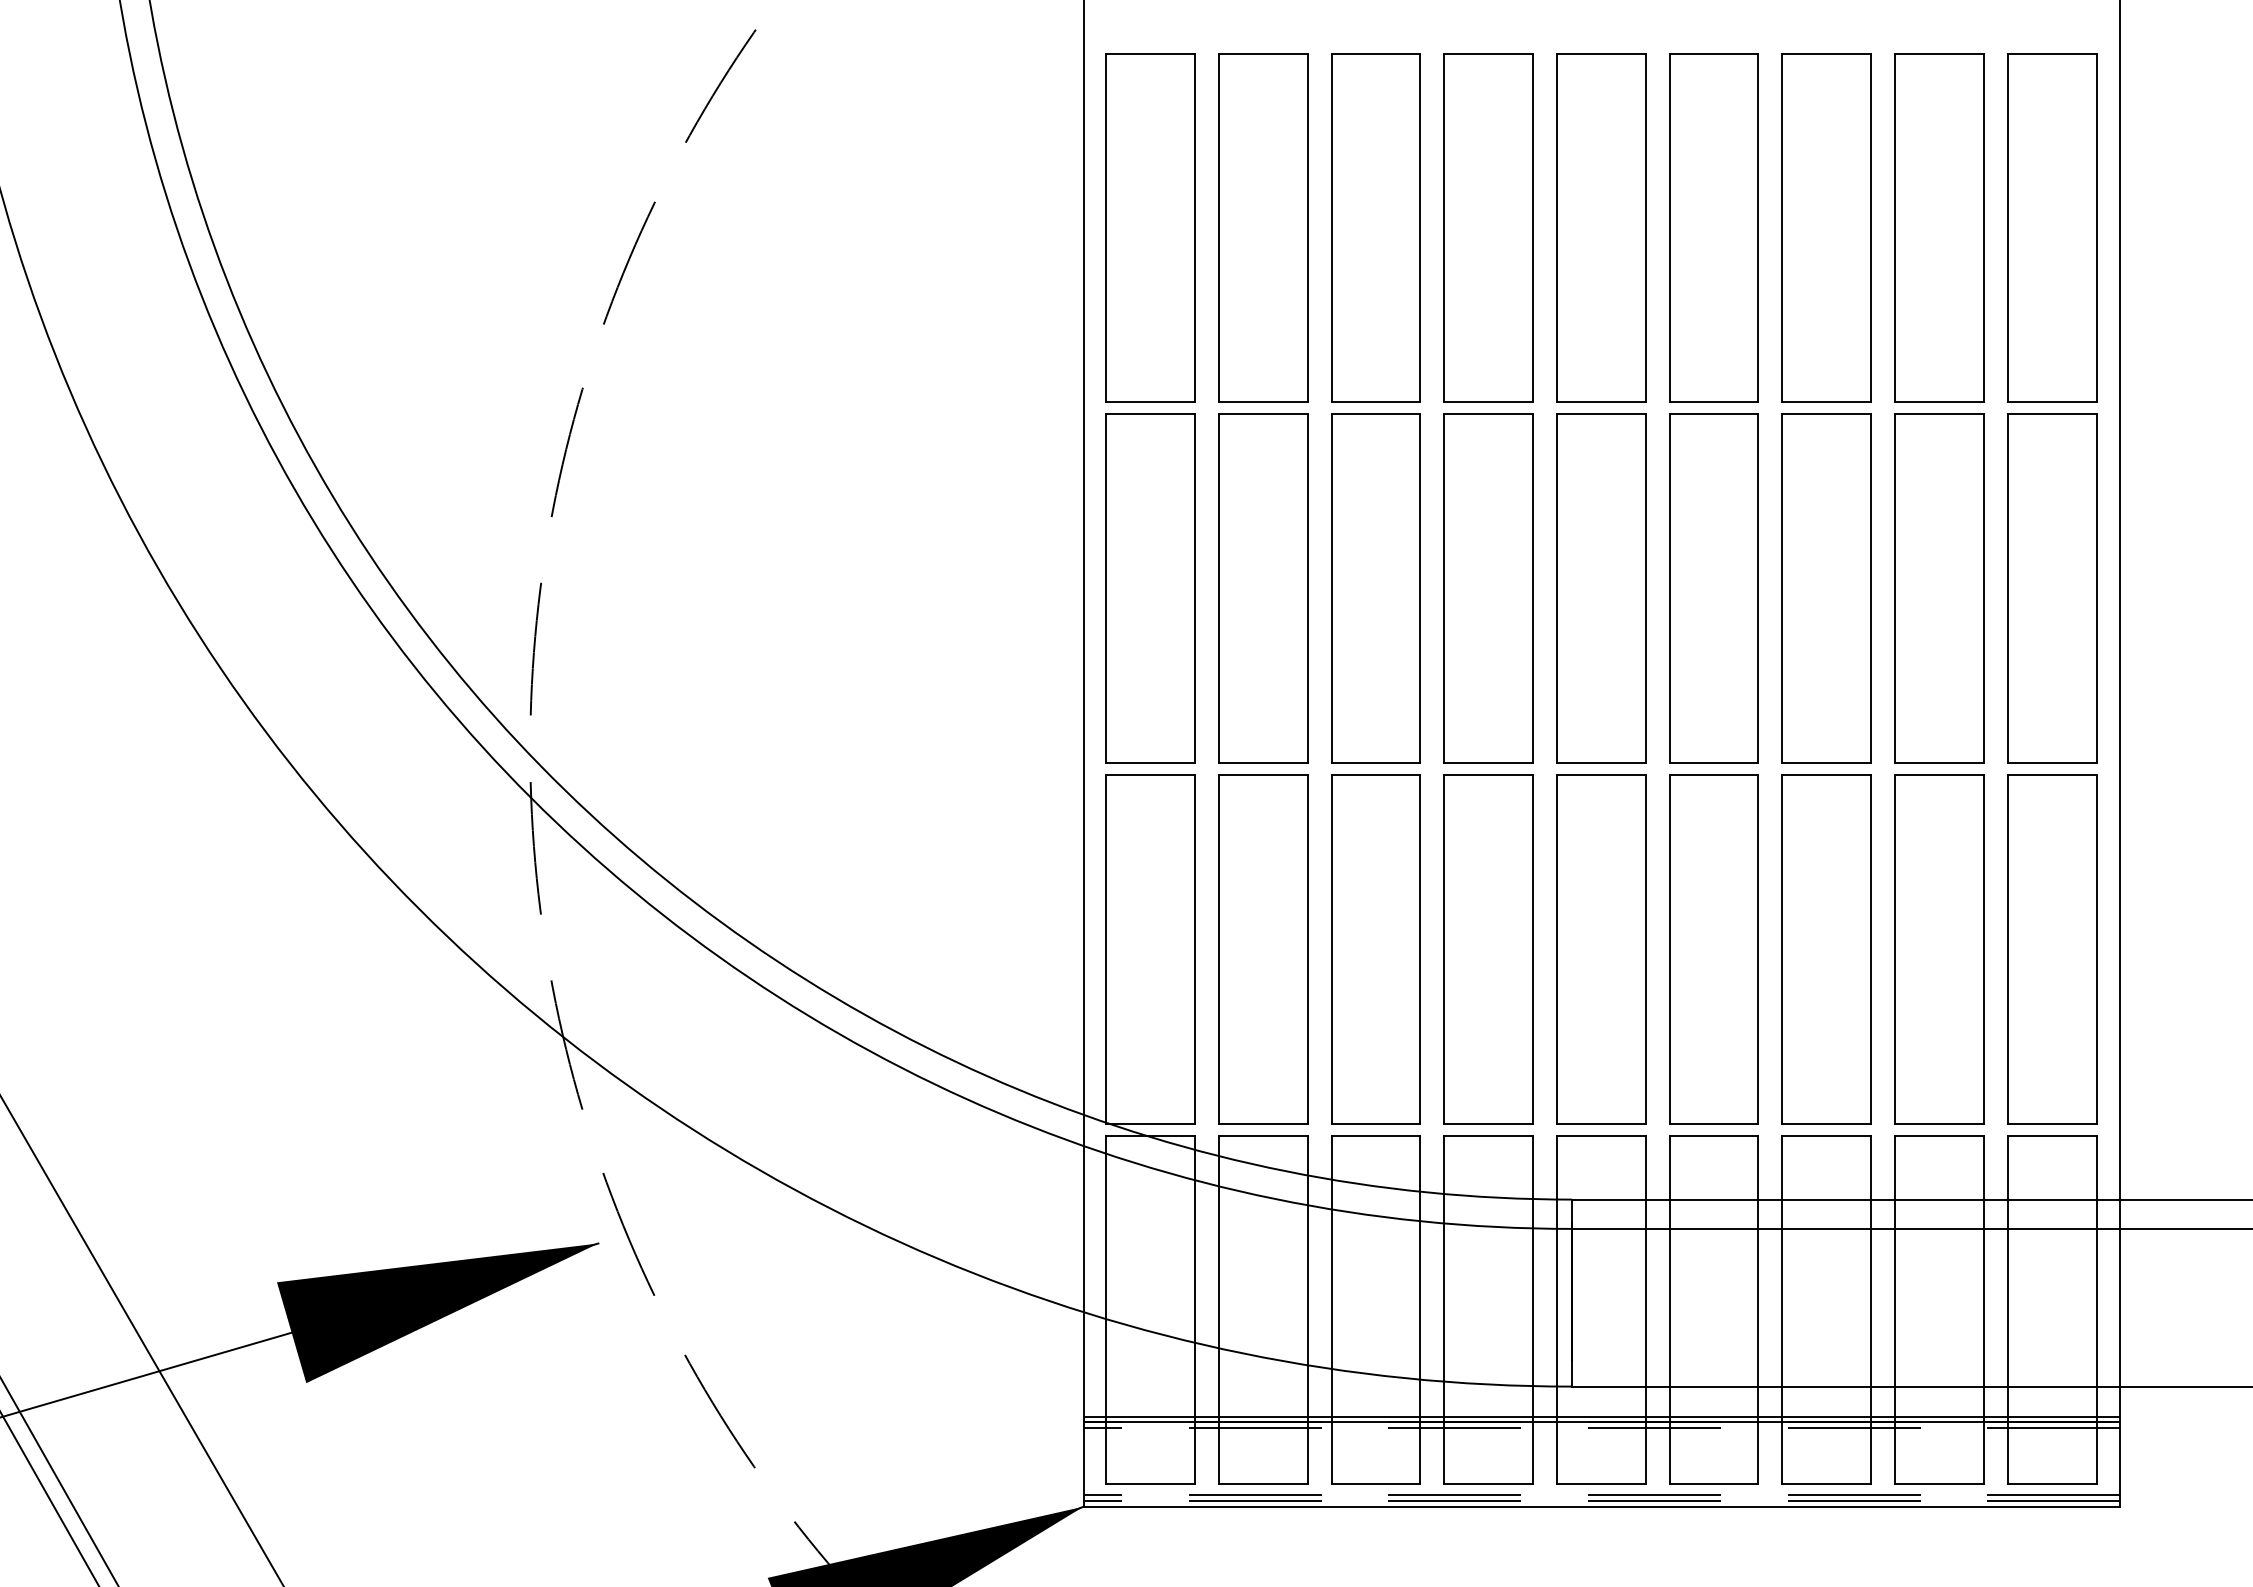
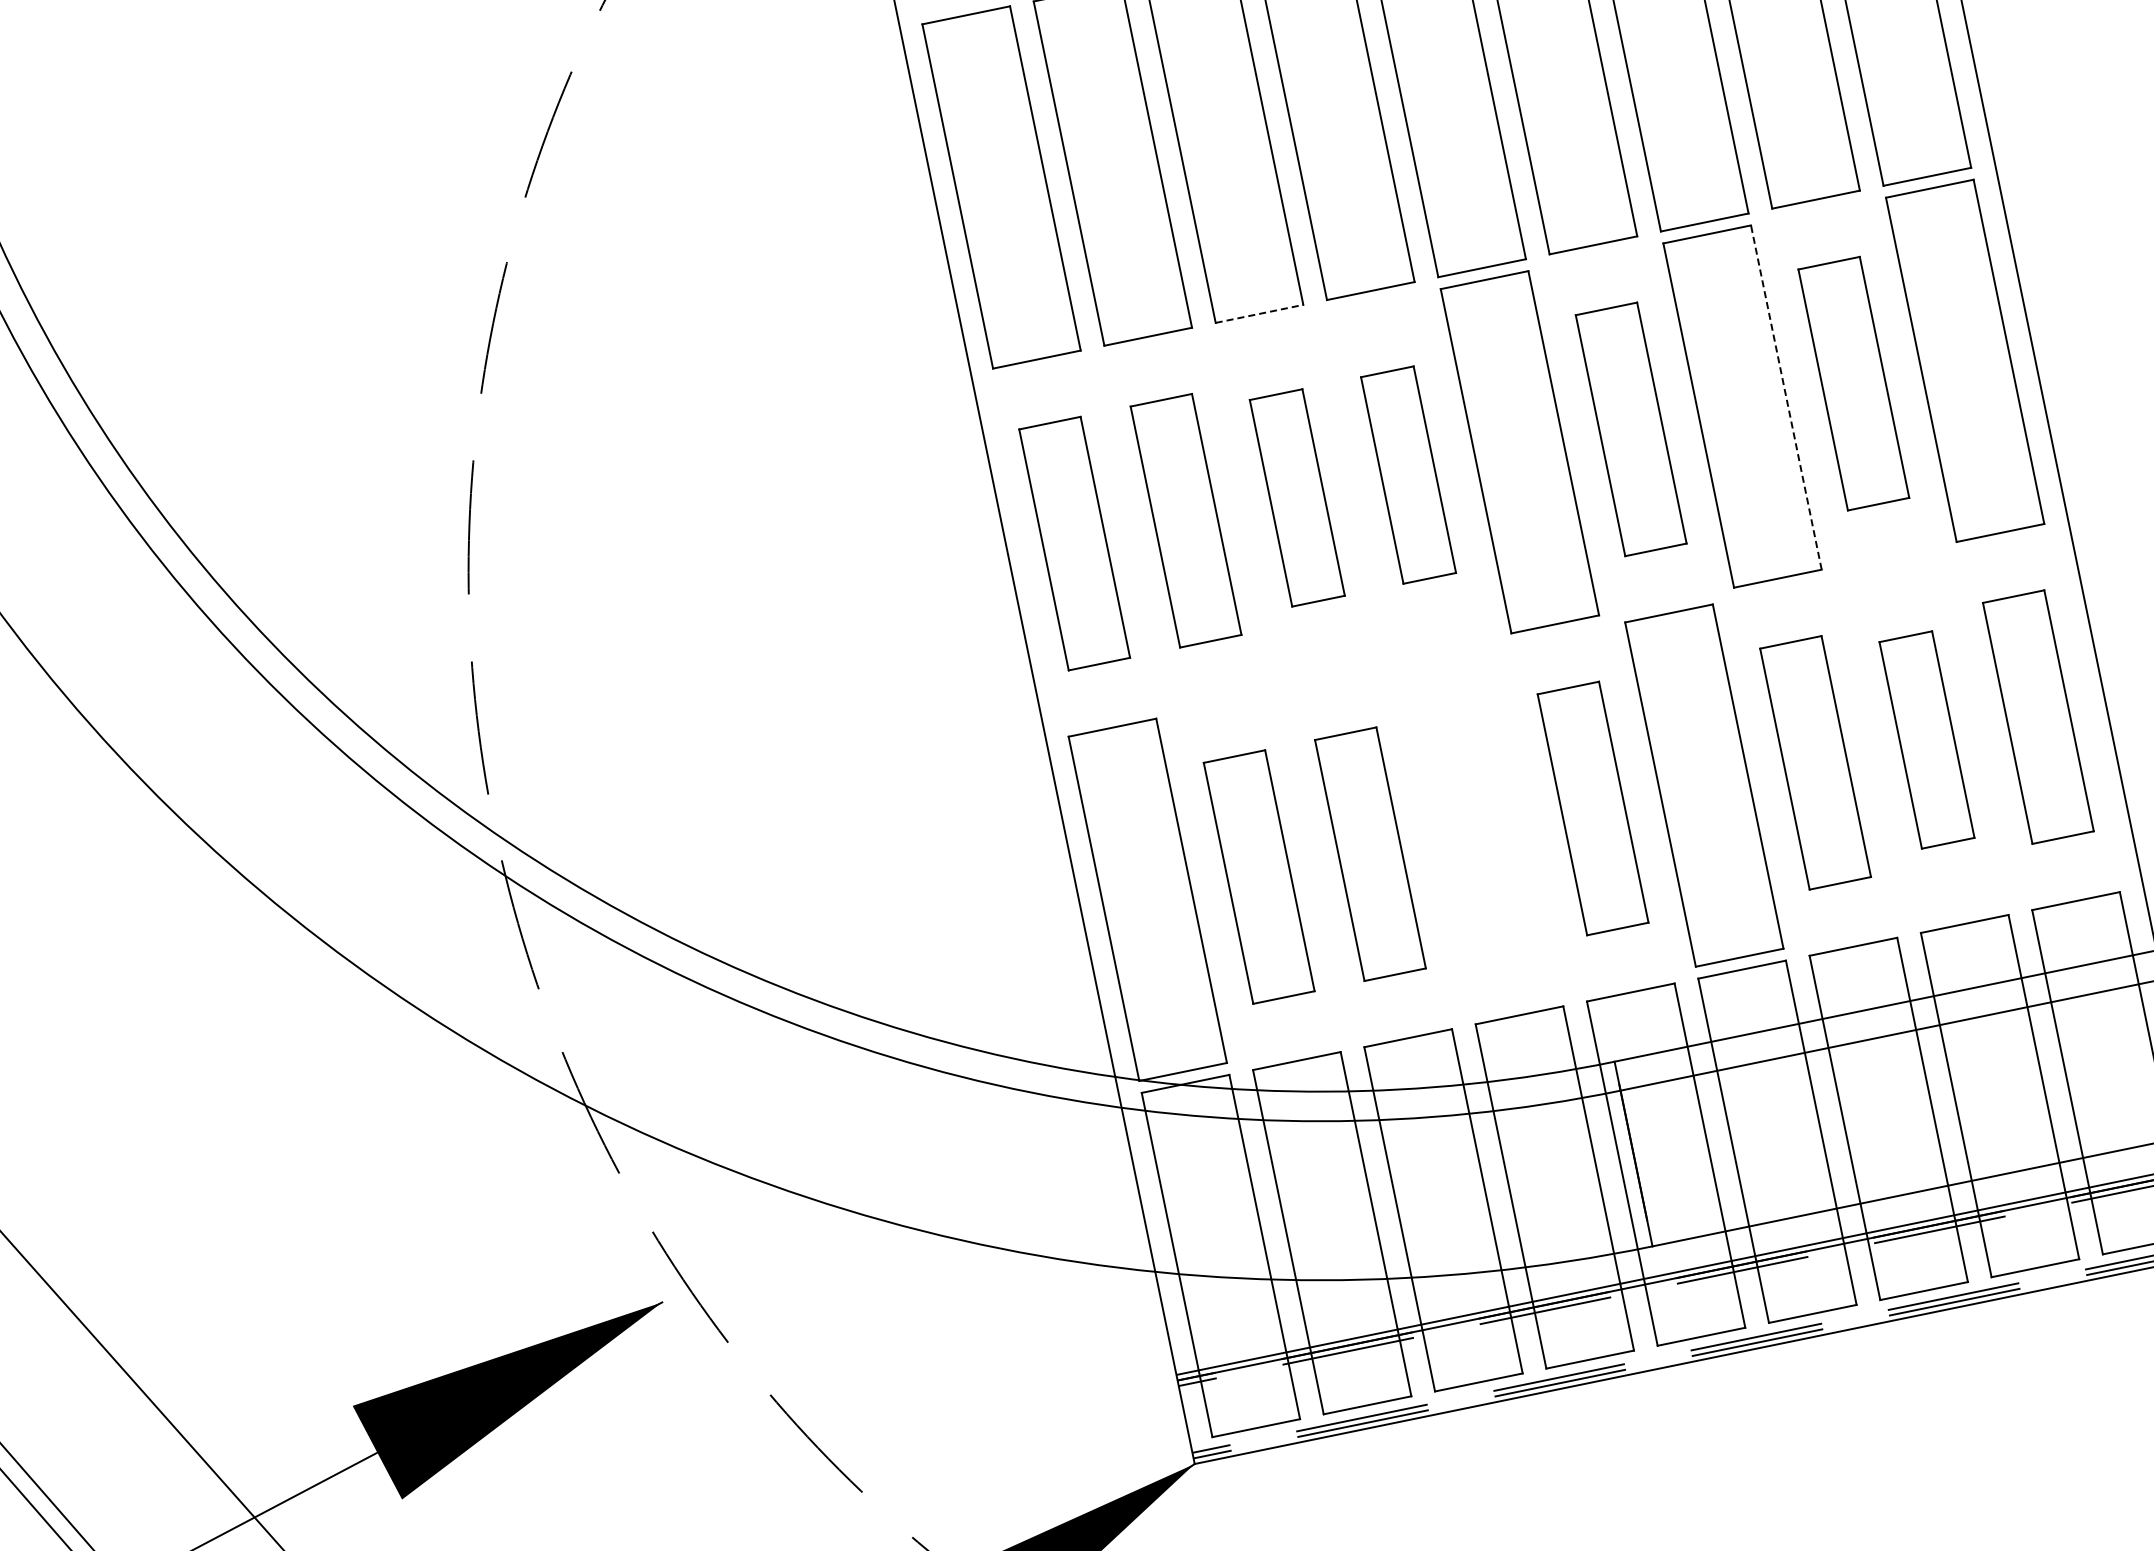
line: (1376, 402) -> (1260, 314), solid -> dashed
part: (1150, 588) -> (1074, 543), size x0.7
part: (1263, 588) -> (1186, 520), size x0.7
part: (1375, 588) -> (1296, 497), size x0.6
part: (1488, 588) -> (1408, 475), size x0.6
part: (1713, 588) -> (1630, 429), size x0.7
line: (1871, 588) -> (1786, 397), solid -> dashed
part: (1939, 588) -> (1853, 383), size x0.7
part: (1263, 949) -> (1259, 877), size x0.7
part: (1375, 949) -> (1370, 854), size x0.7
part: (1488, 949) -> (1481, 831), removed
part: (1601, 949) -> (1593, 808), size x0.7
part: (1826, 949) -> (1815, 763), size x0.7
part: (1939, 949) -> (1927, 740), size x0.6
part: (2052, 949) -> (2038, 717), size x0.7

